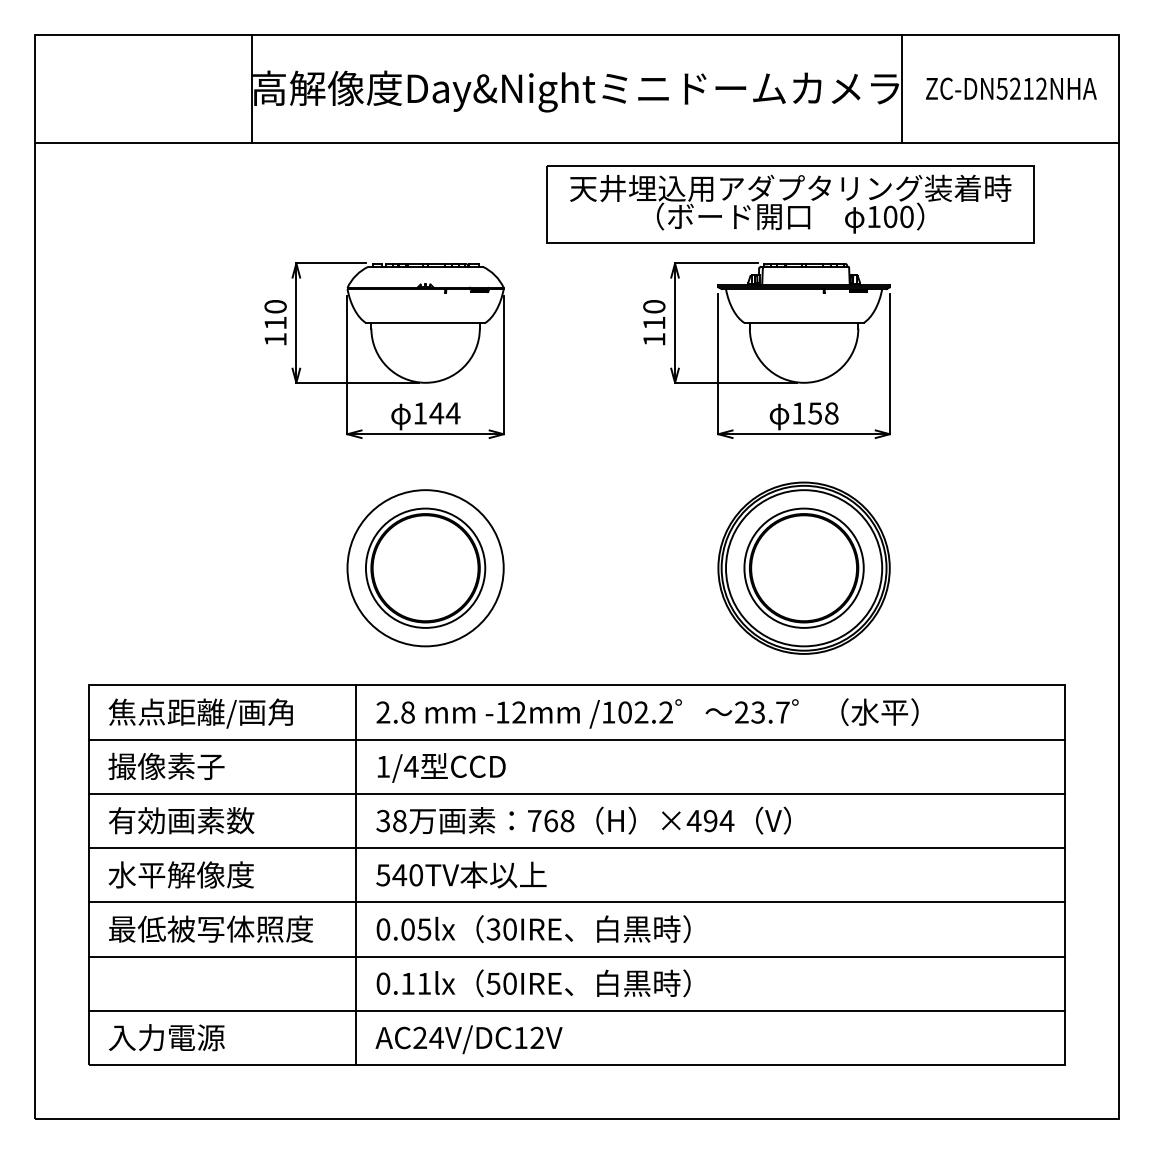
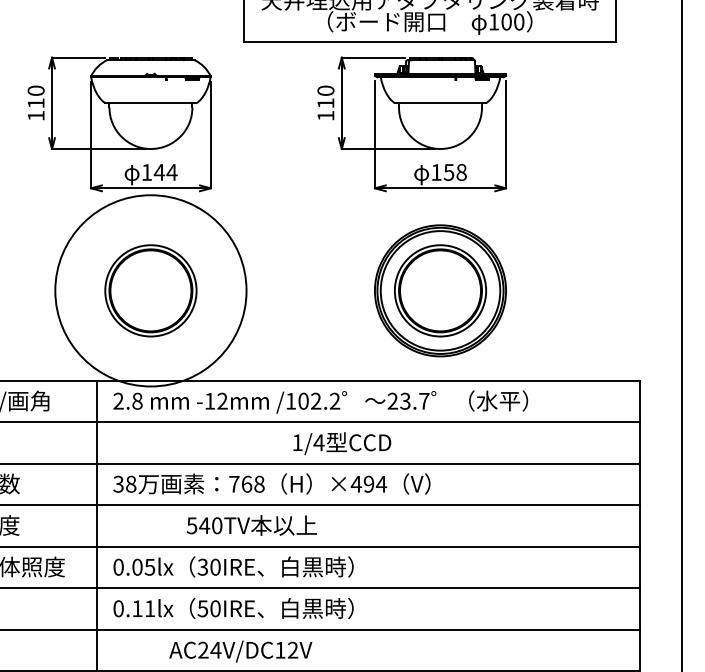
circle: (425, 568) -> (150, 291), size x1.6
text: (441, 767) -> (342, 443), moved
text: (461, 874) -> (251, 525), moved
text: (468, 1039) -> (240, 651), moved

